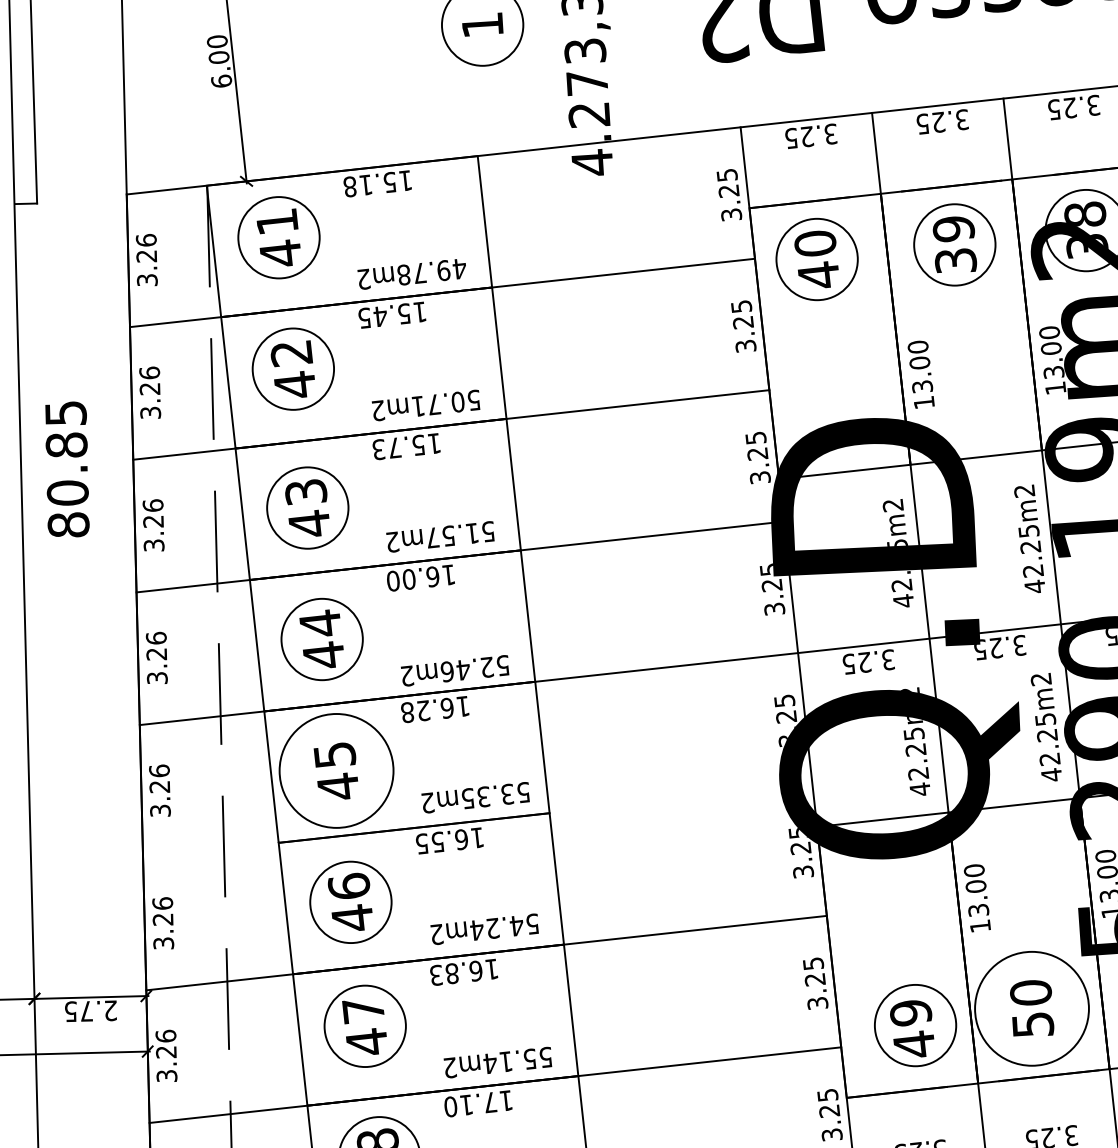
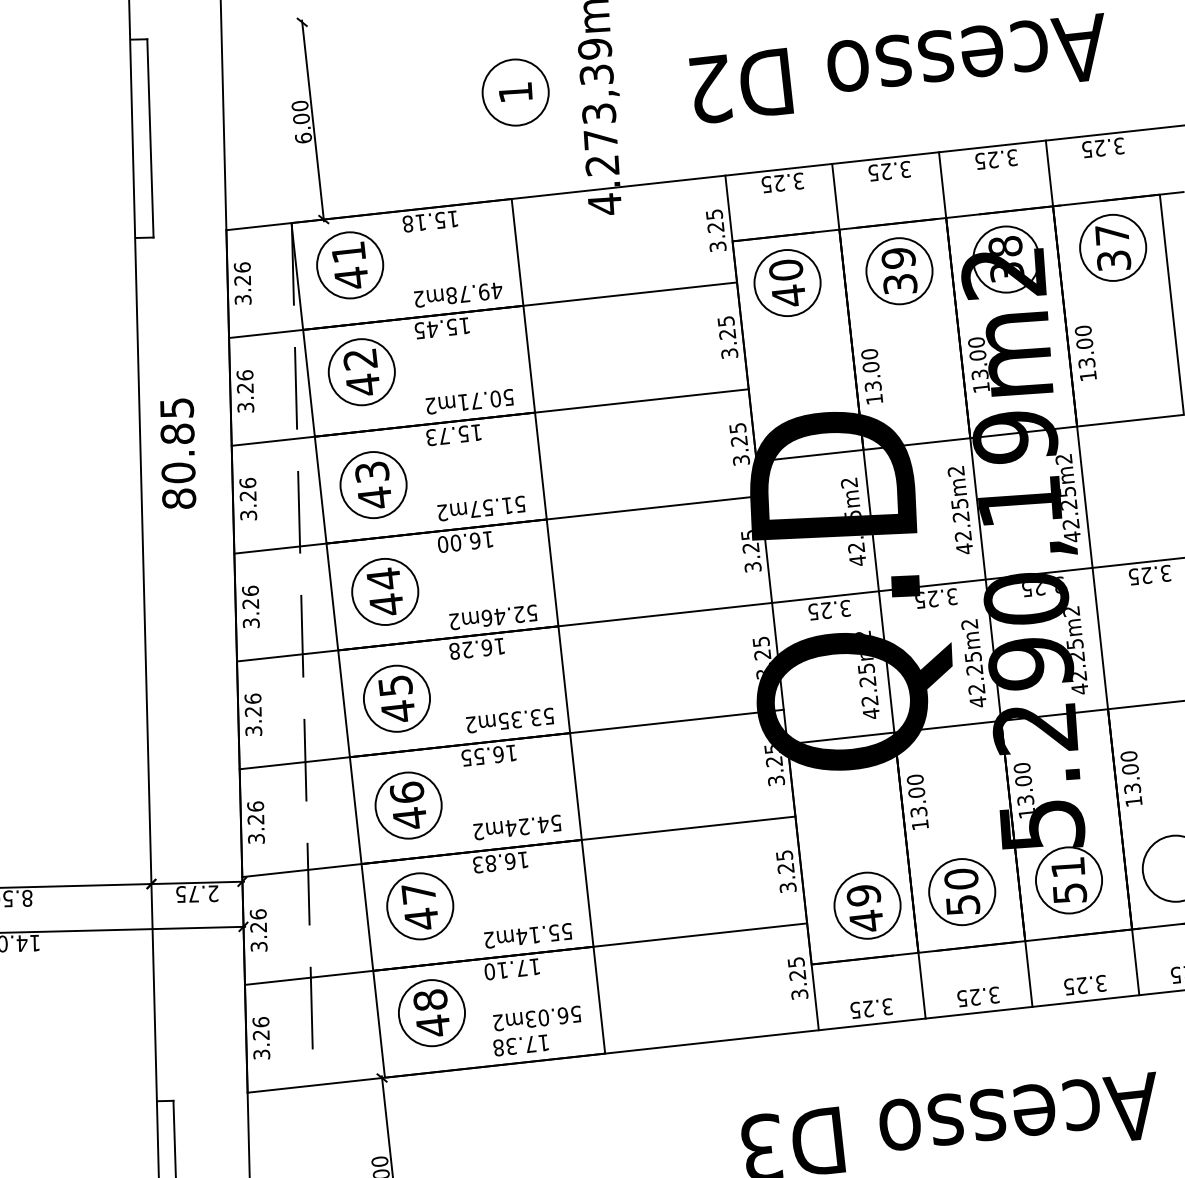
circle: (336, 770) -> (396, 698), size x0.71
line: (477, 821) -> (511, 739), added
circle: (1032, 1009) -> (962, 892), size x0.71

